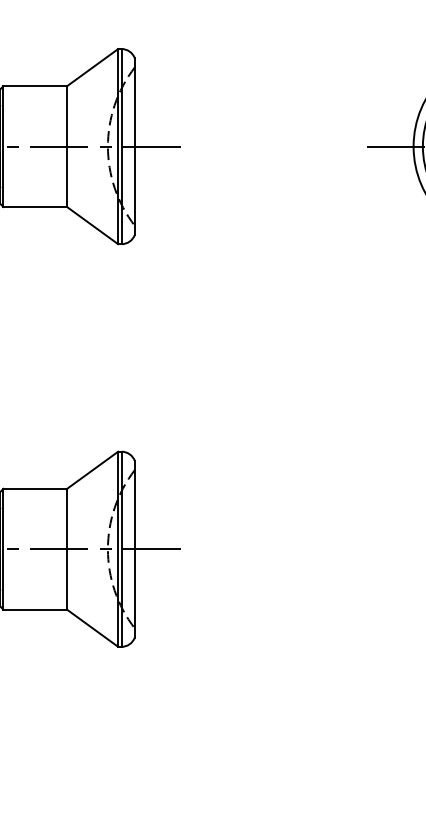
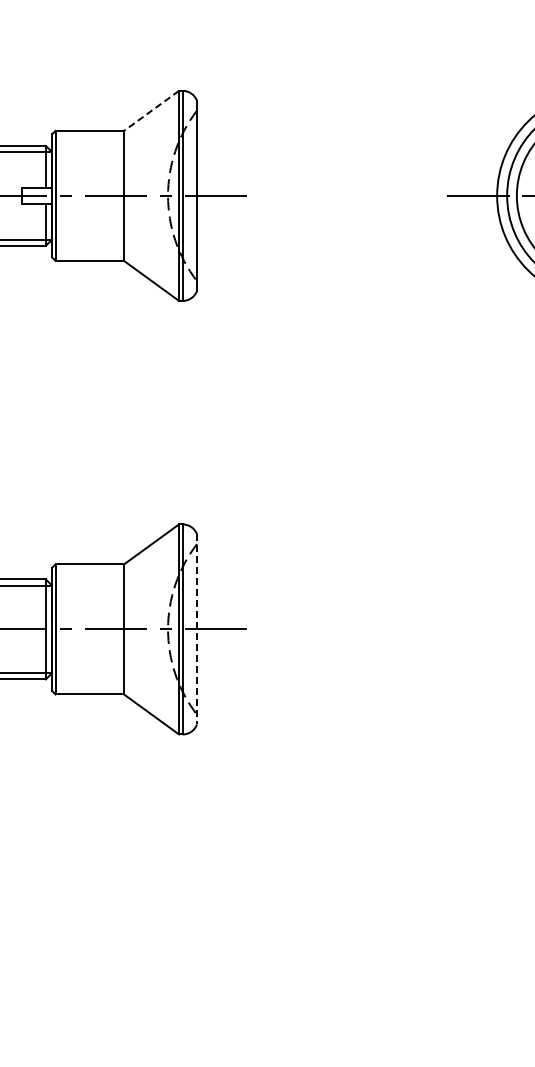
line: (92, 68) -> (151, 111), solid -> dashed
line: (135, 549) -> (197, 629), solid -> dashed

